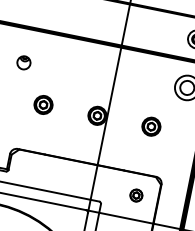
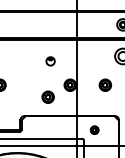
part: (23, 62) -> (50, 61), moved
part: (42, 103) -> (47, 96), moved
part: (136, 194) -> (94, 129), moved

